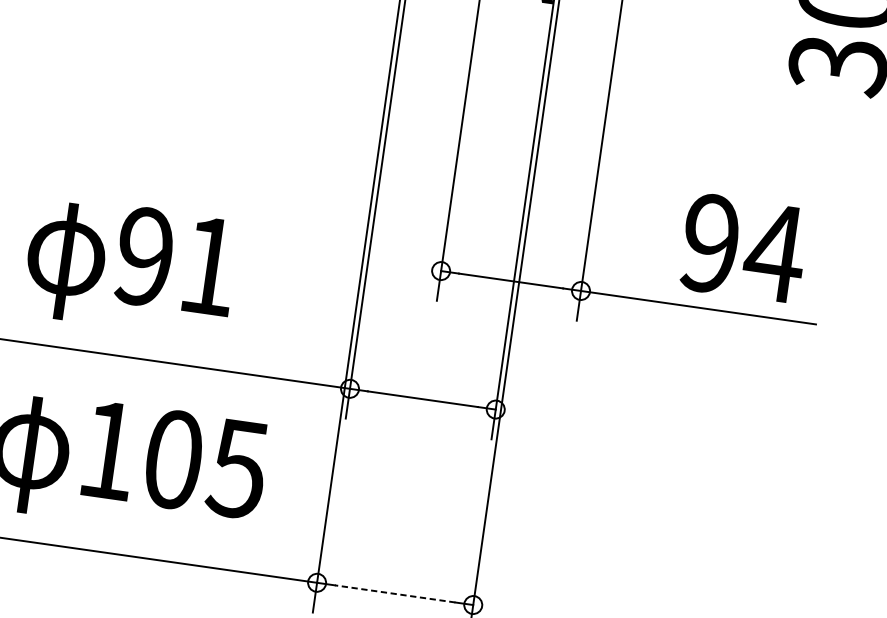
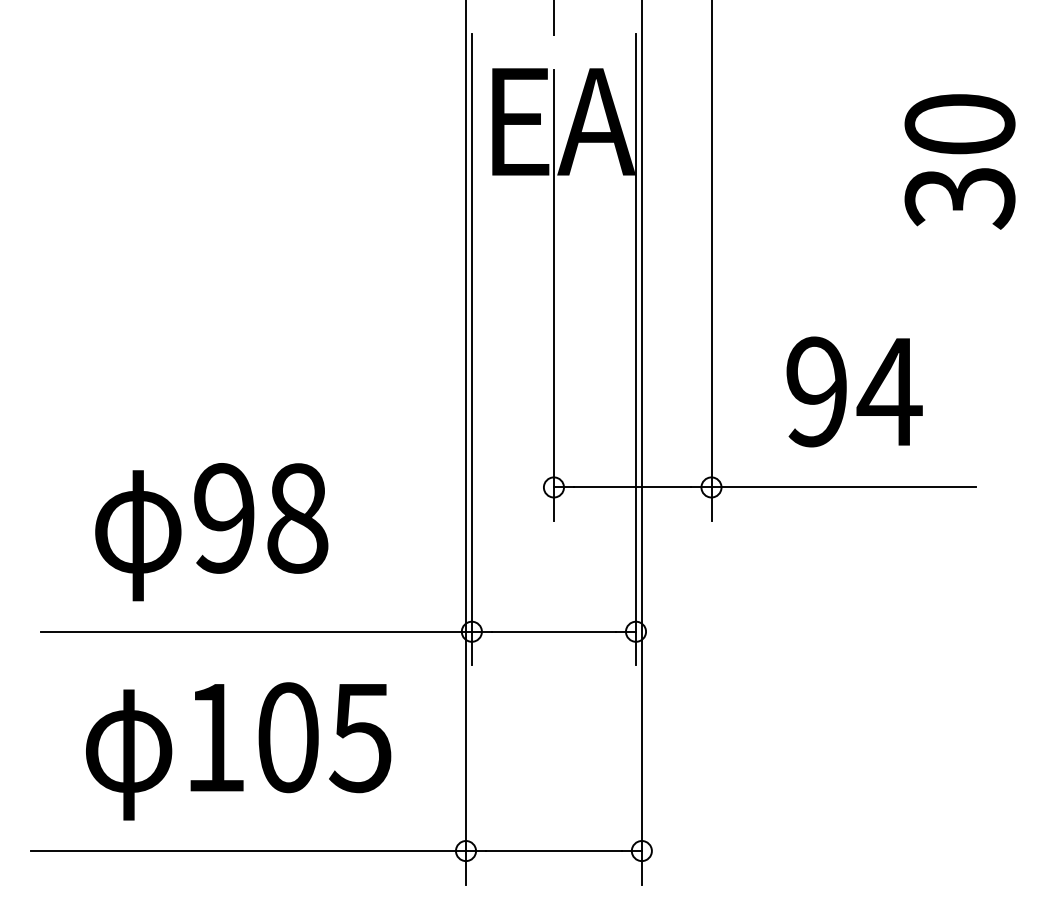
text: (743, 248) -> (854, 391), moved
text: (209, 266) -> (297, 518), 91 -> 98
line: (394, 594) -> (553, 851), dashed -> solid

